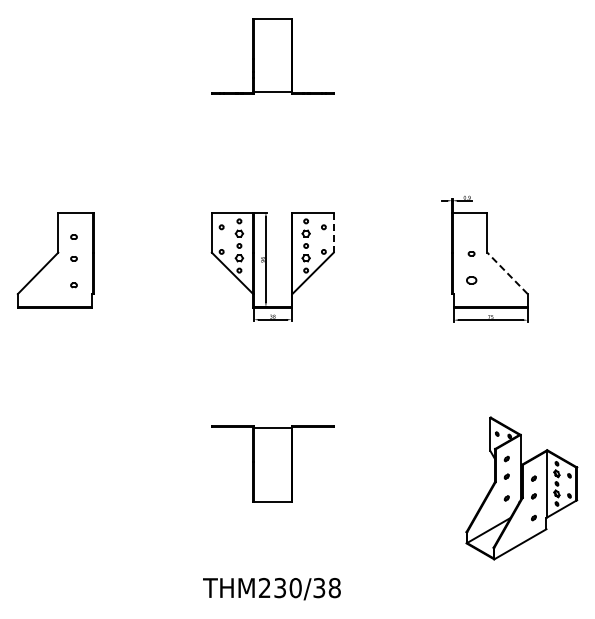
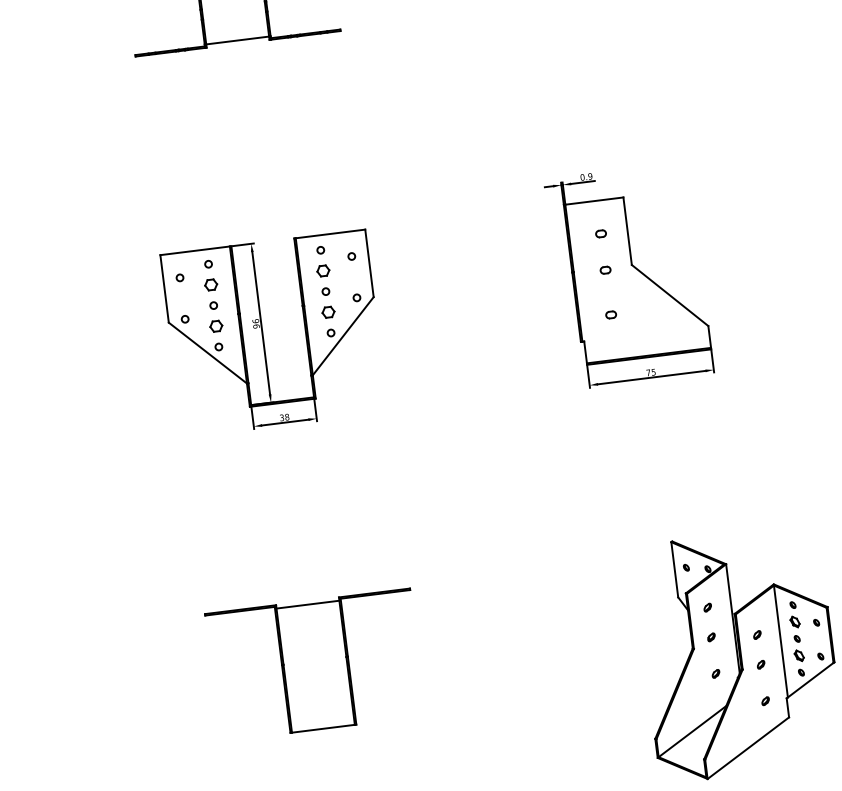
part: (471, 231) -> (600, 232), added
line: (333, 233) -> (369, 264), dashed -> solid
line: (507, 273) -> (670, 295), dashed -> solid
part: (471, 280) -> (610, 315), size x0.62

